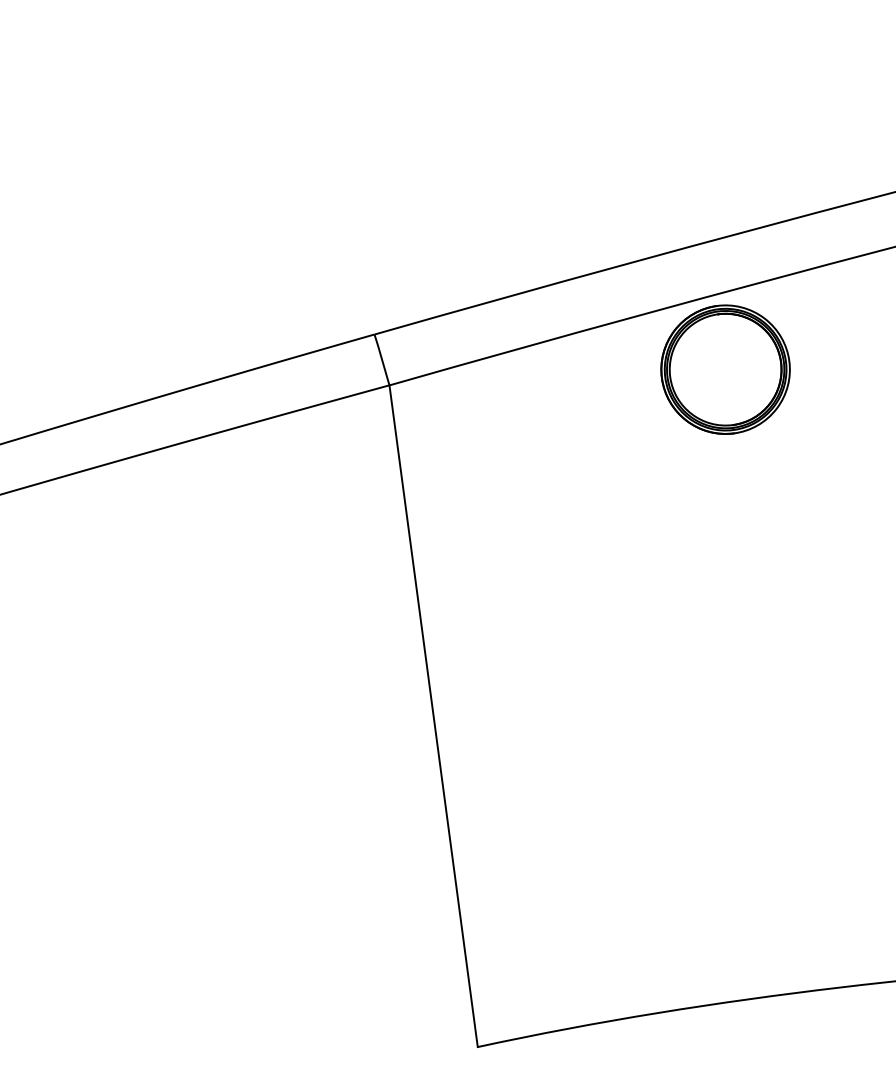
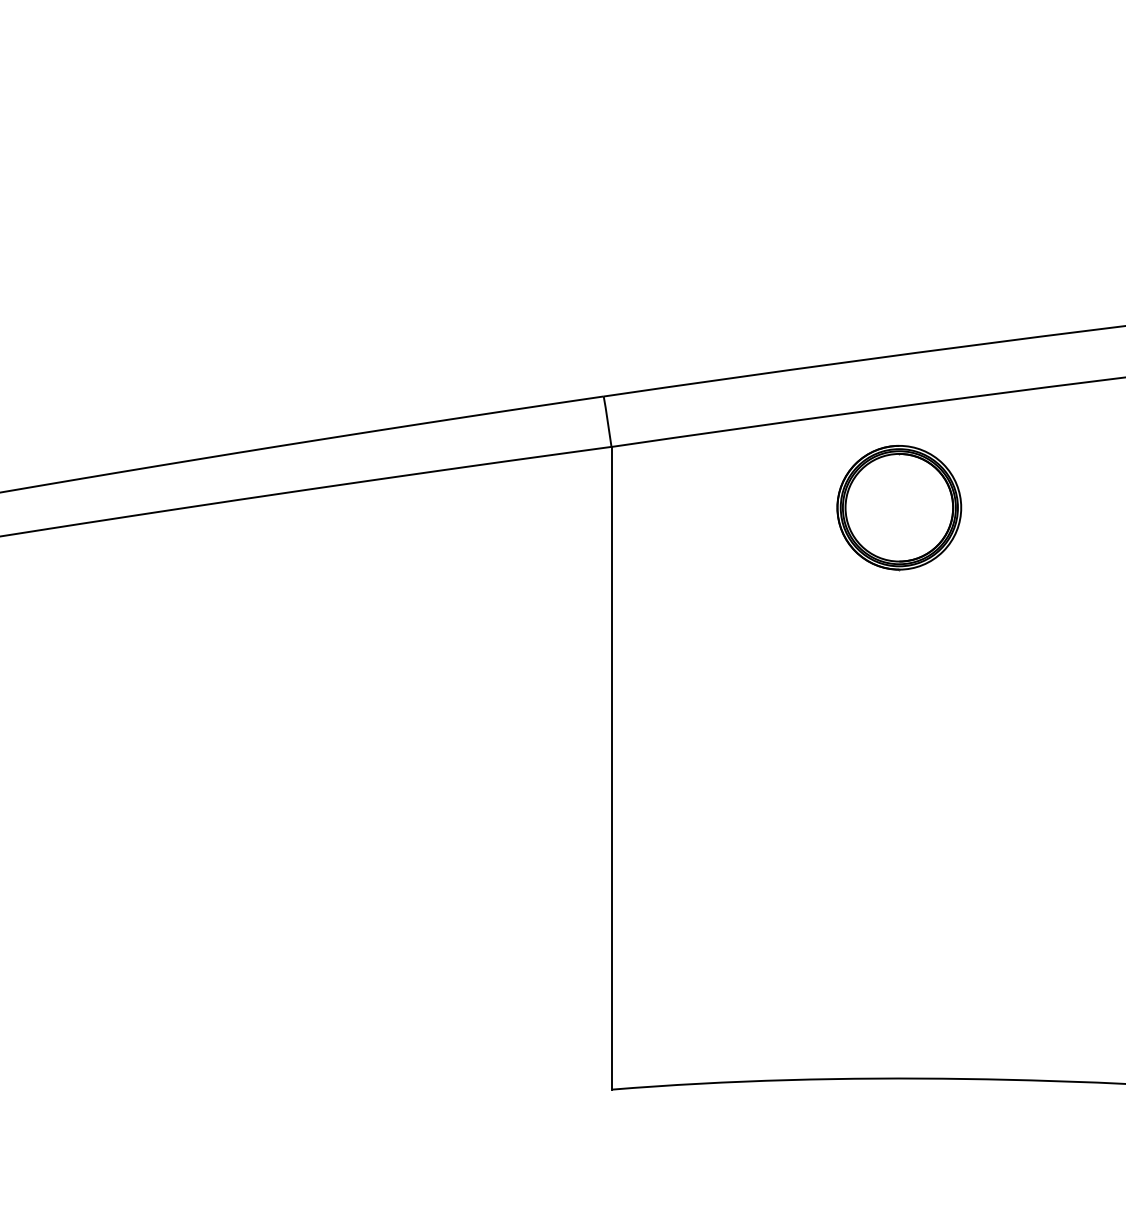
part: (725, 370) -> (899, 508), moved

